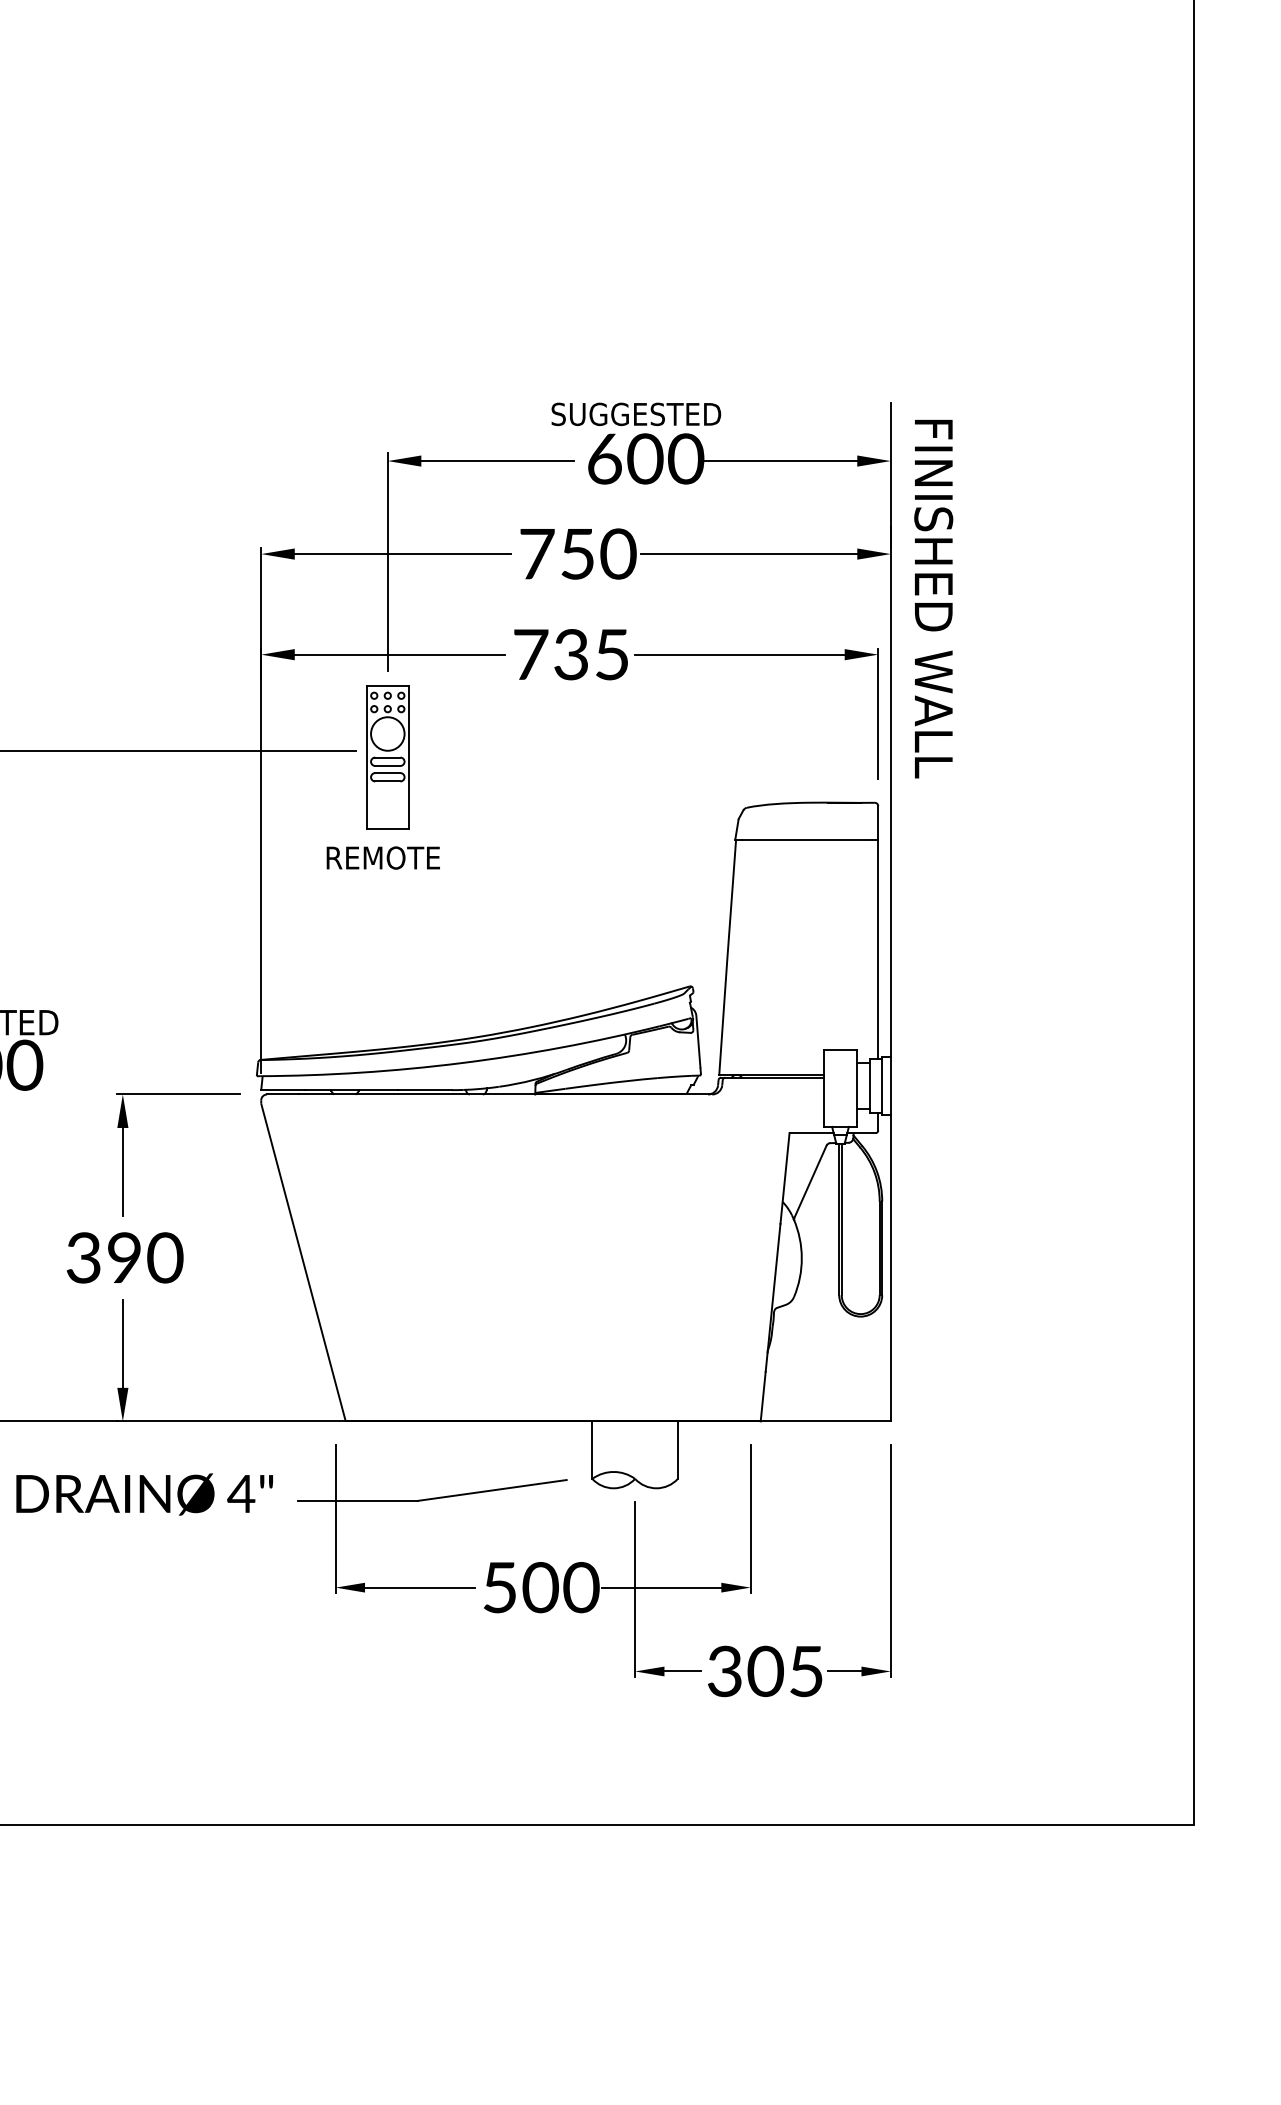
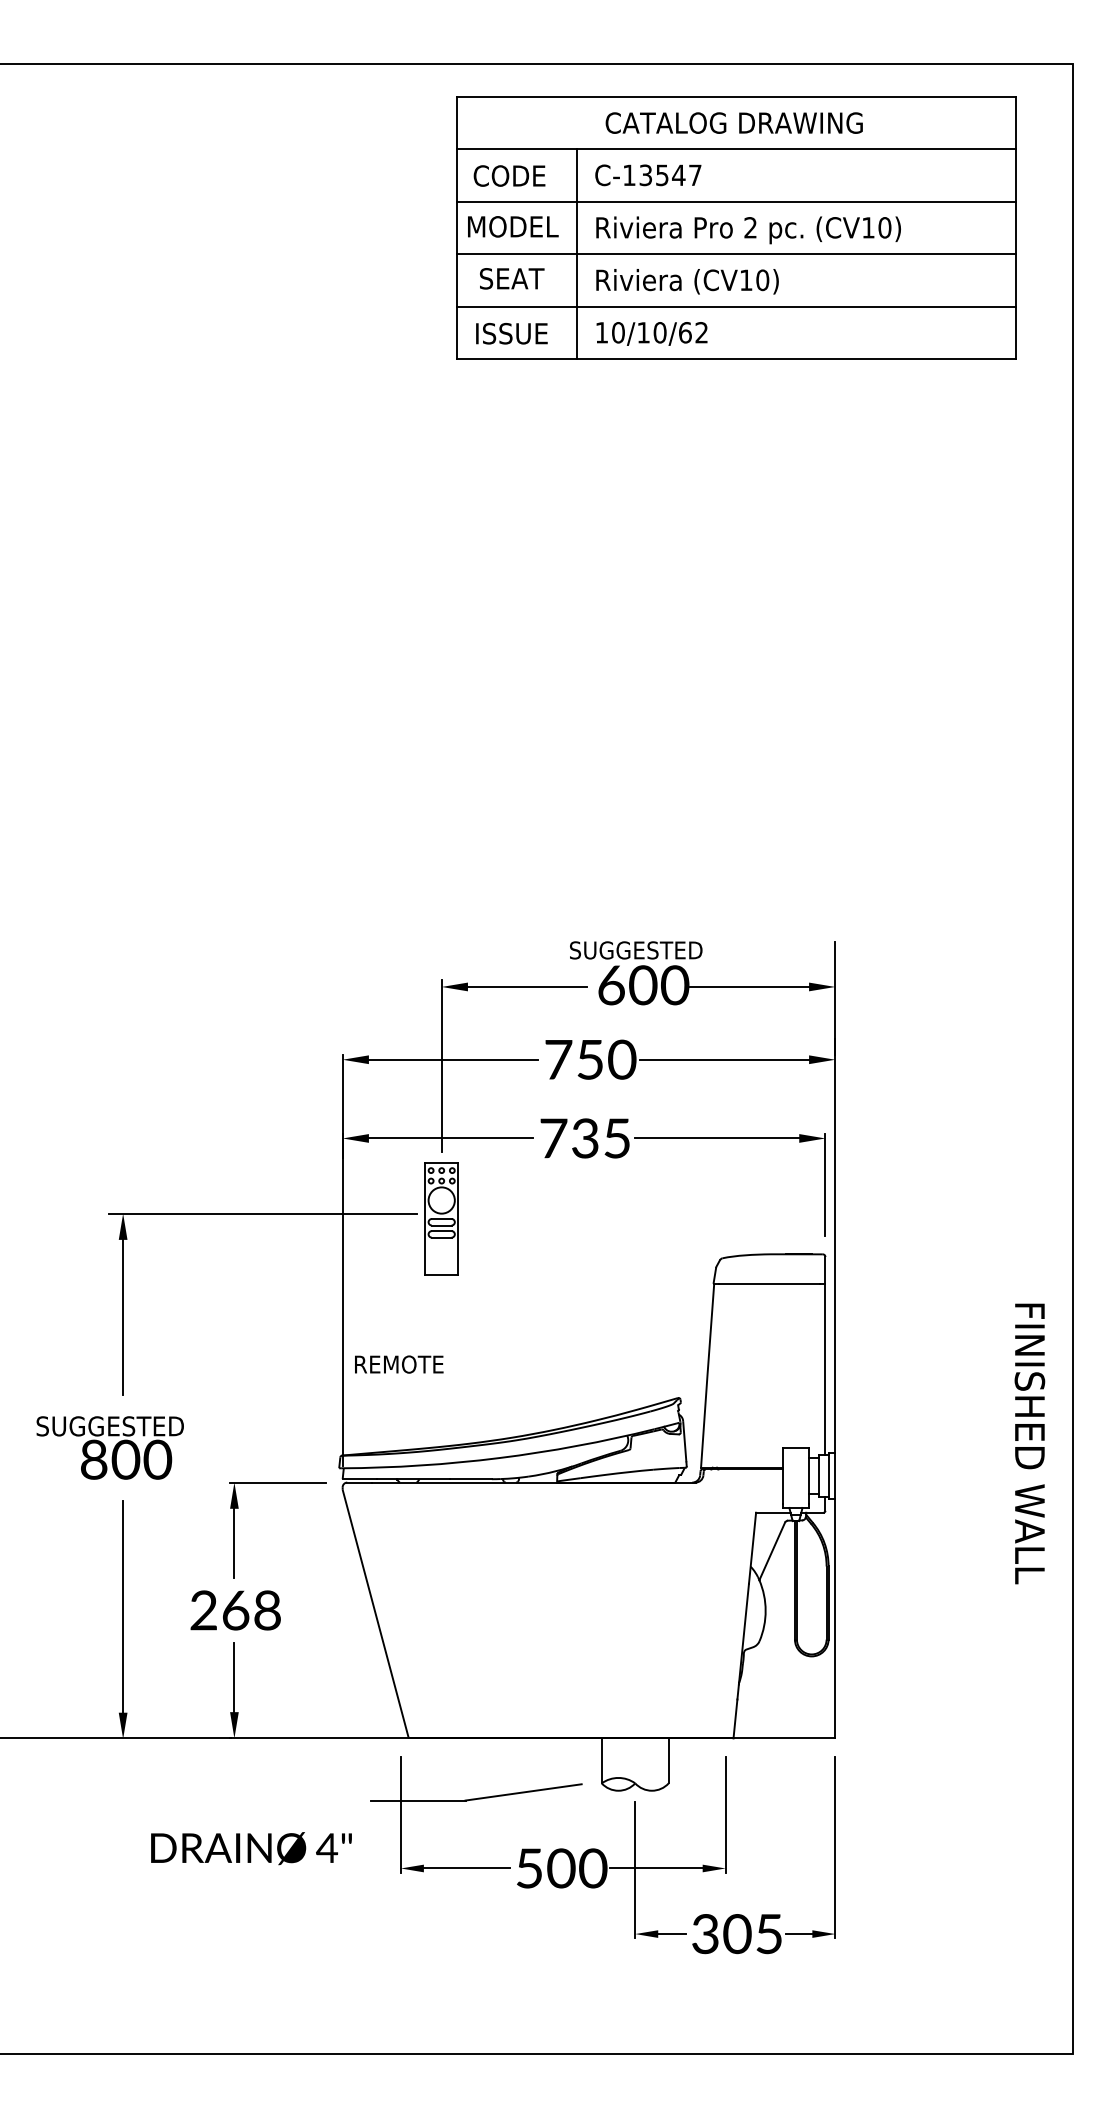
text: (933, 598) -> (1029, 1443), moved
text: (383, 857) -> (399, 1364), moved
text: (124, 1257) -> (235, 1610), 390 -> 268
text: (144, 1494) -> (251, 1848), moved

